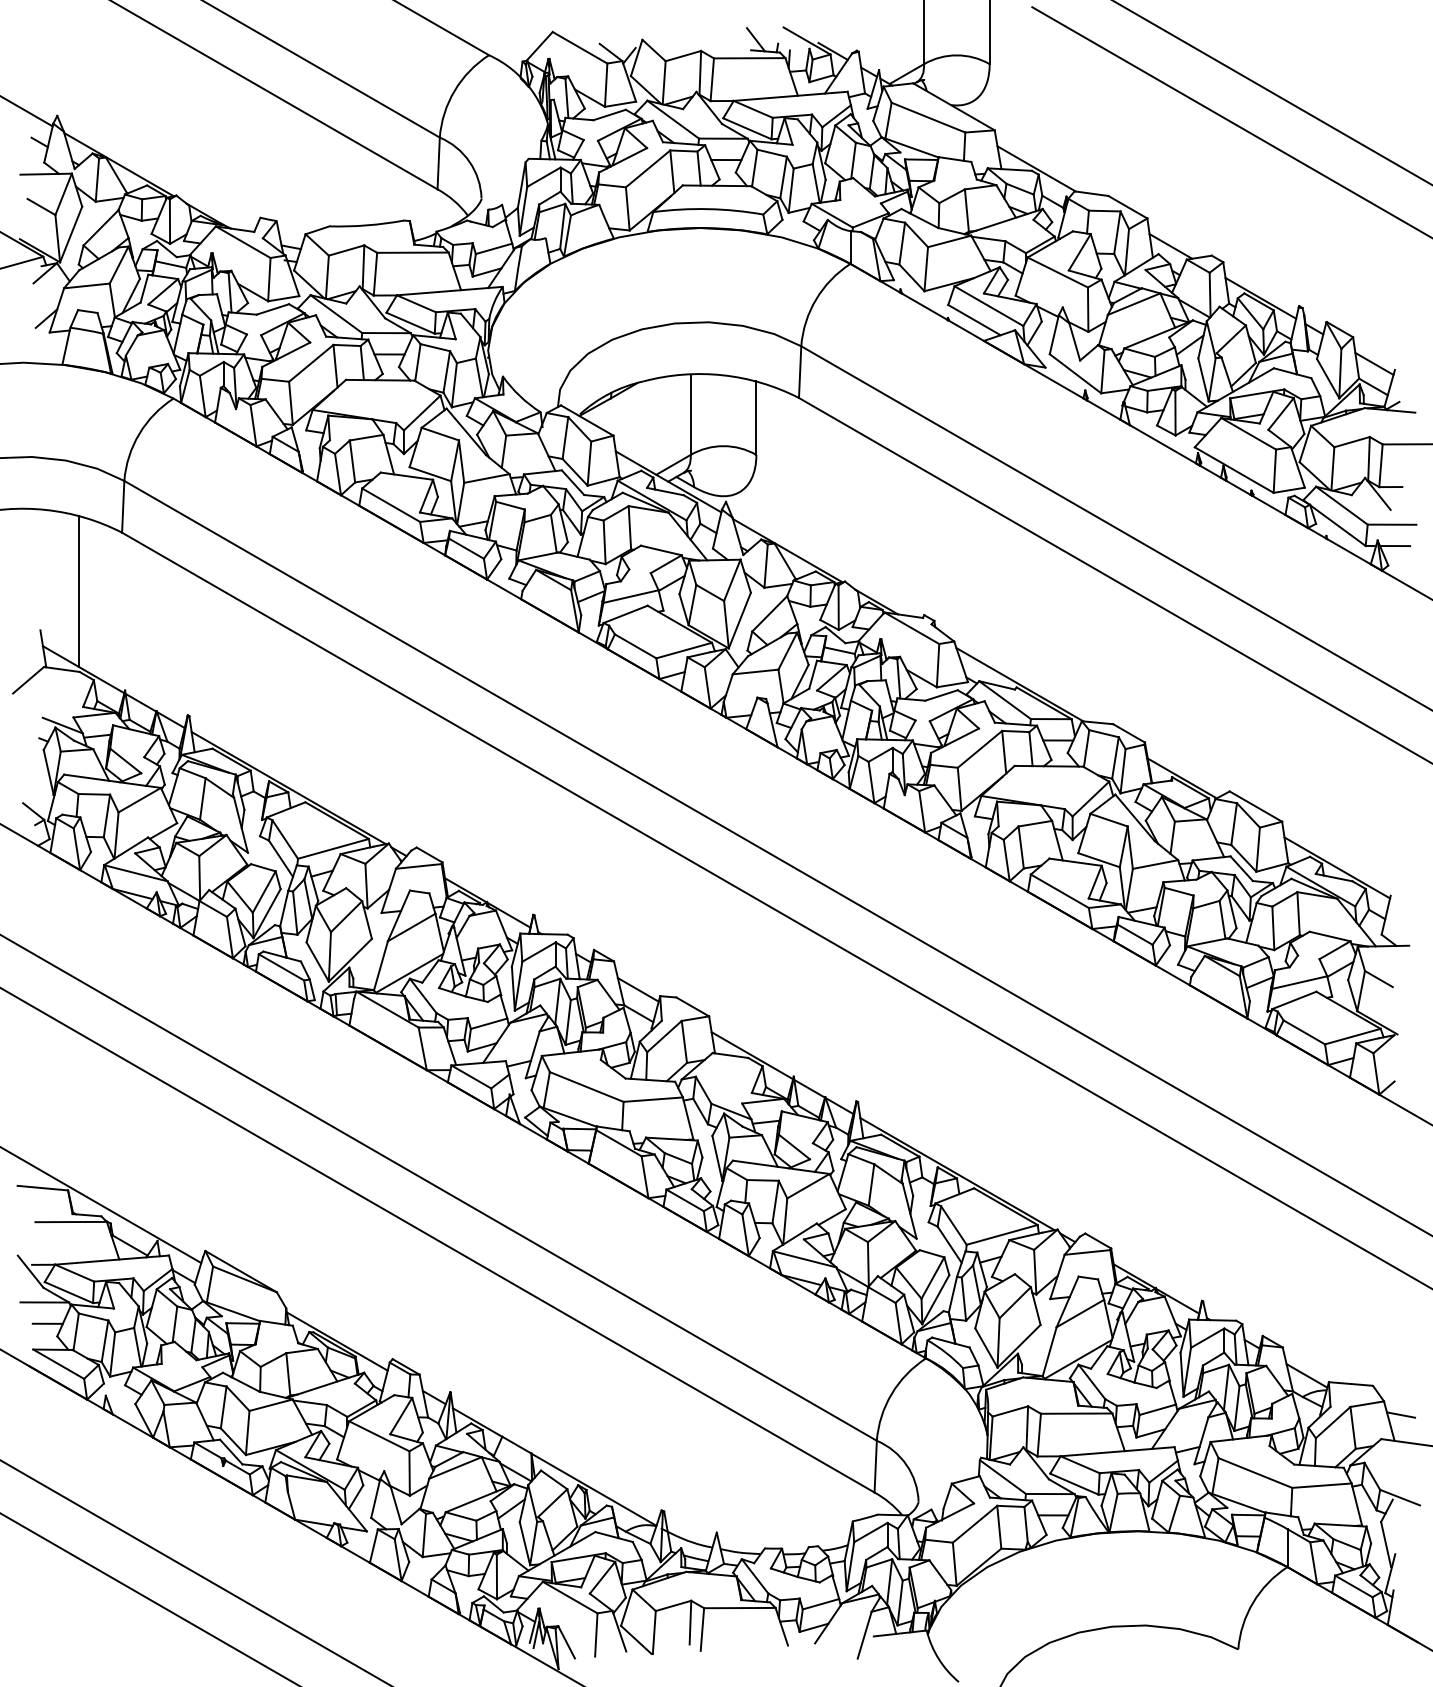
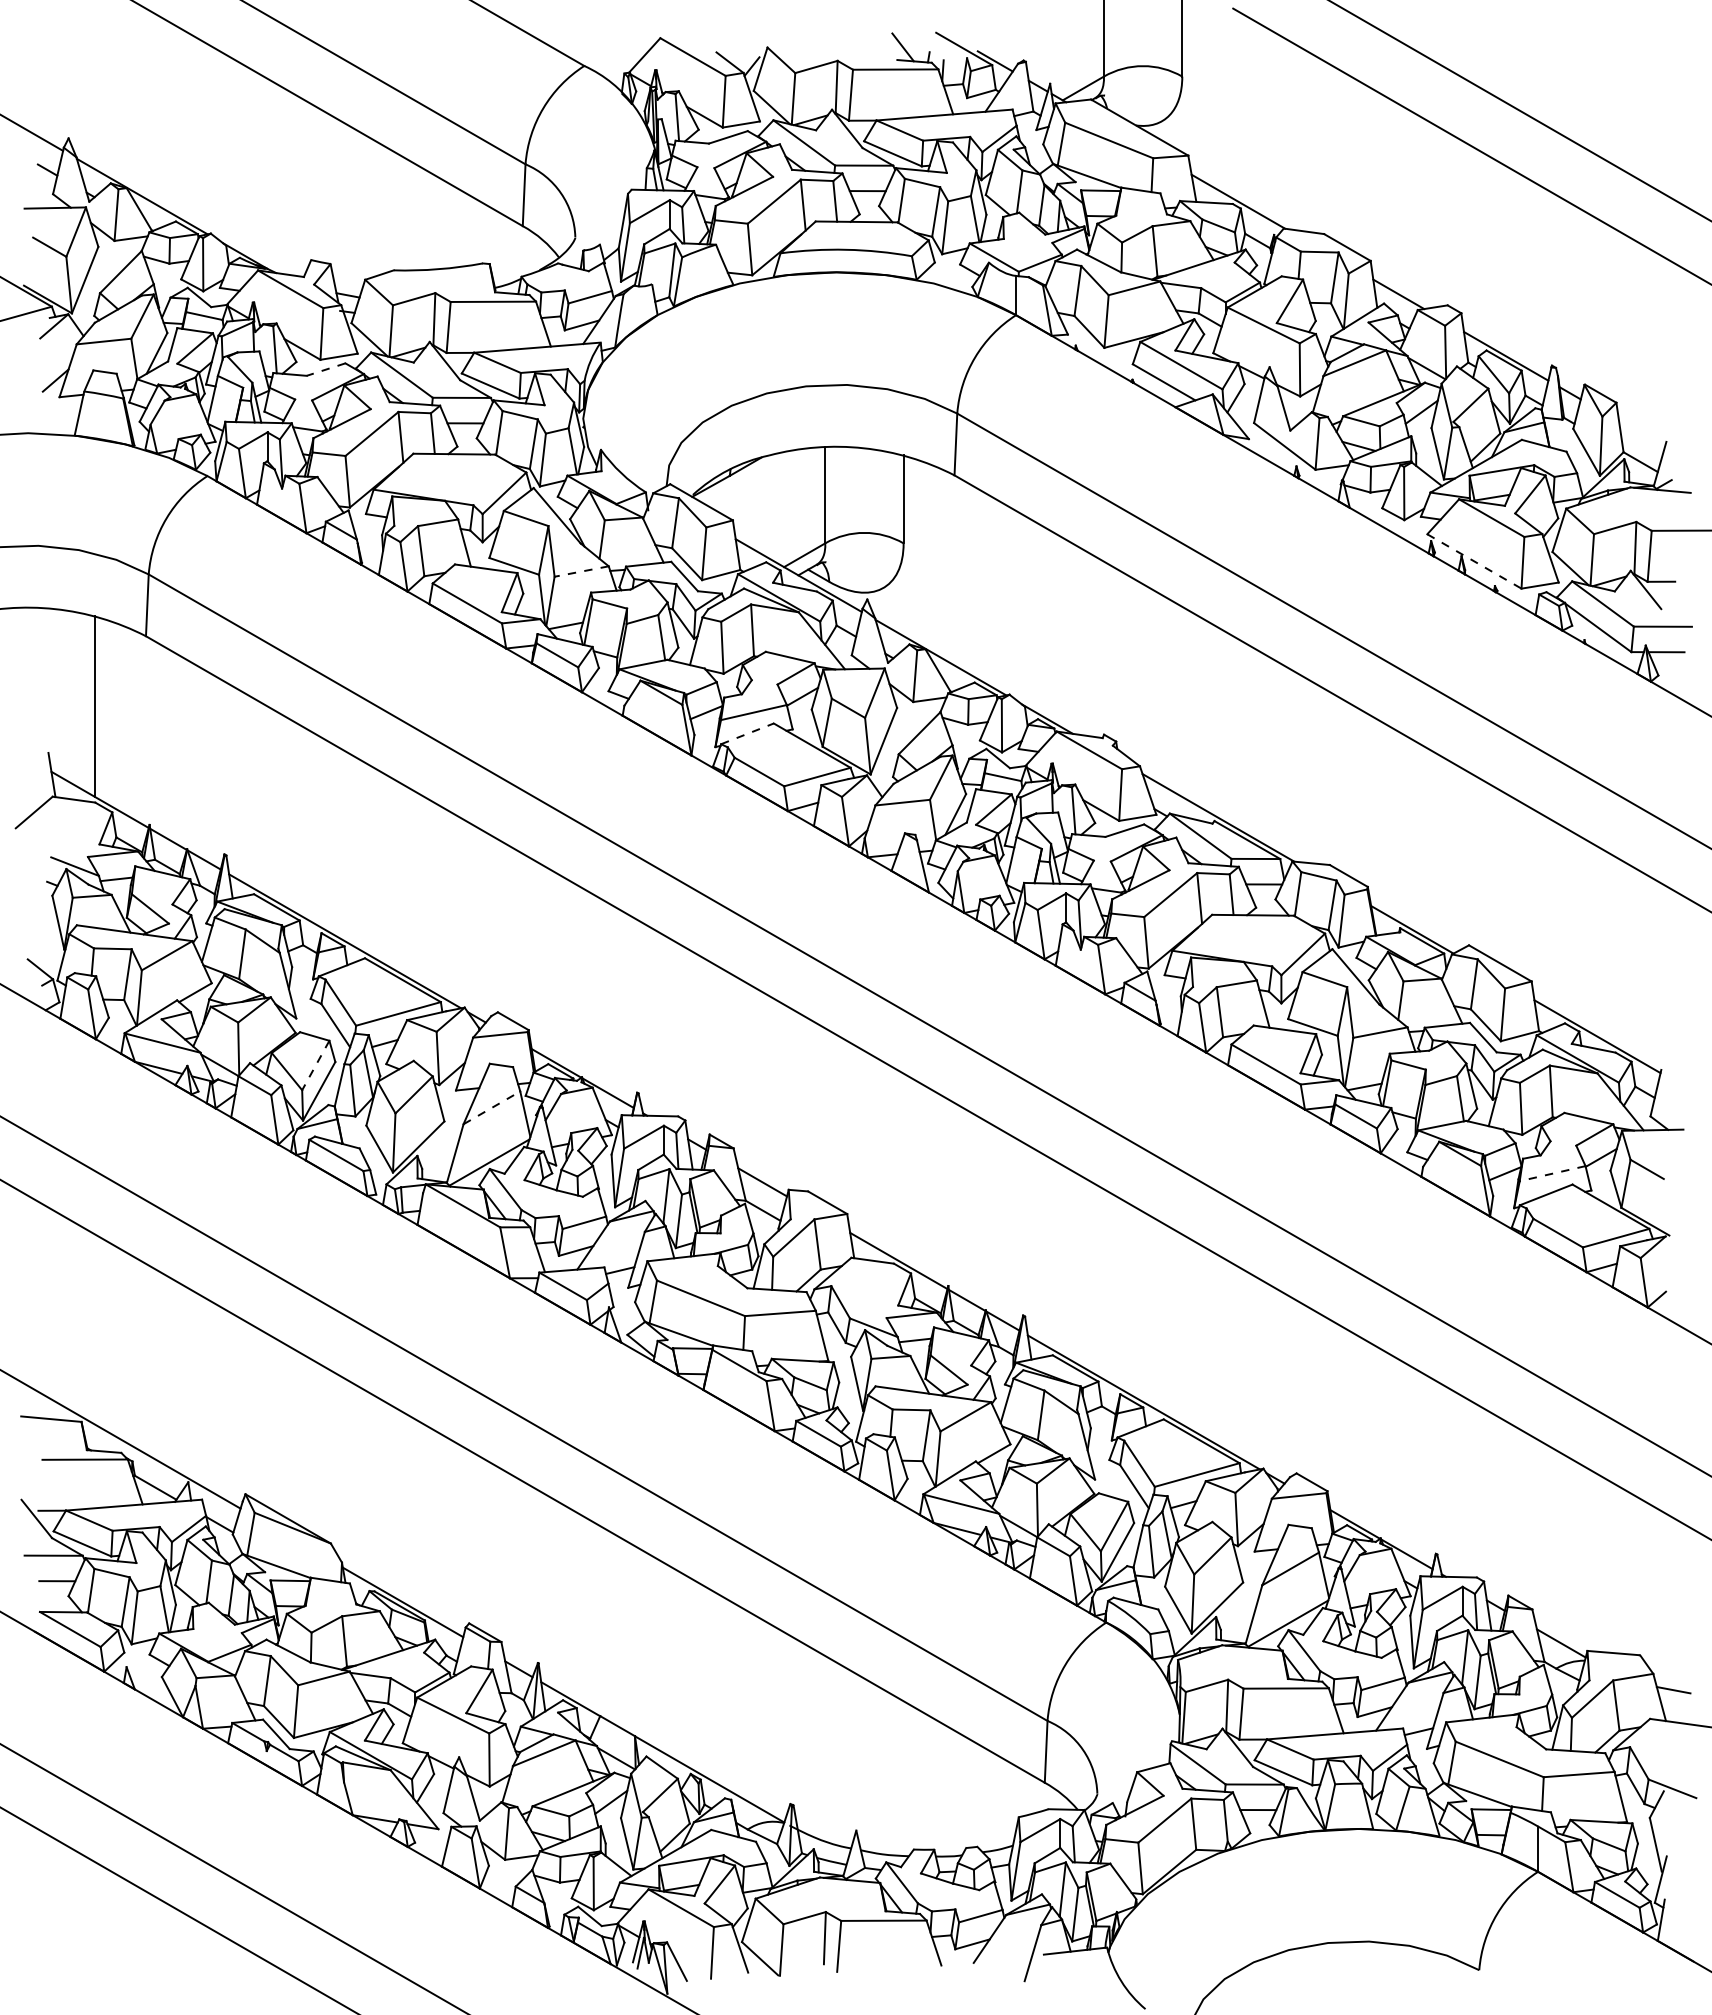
line: (272, 309) -> (325, 369), solid -> dashed
line: (1374, 363) -> (1641, 434), removed
line: (1234, 470) -> (1474, 561), solid -> dashed
line: (486, 478) -> (581, 571), solid -> dashed
line: (625, 614) -> (747, 733), solid -> dashed
line: (263, 892) -> (315, 1065), solid -> dashed
line: (411, 927) -> (491, 1107), solid -> dashed
line: (1299, 982) -> (1552, 1173), solid -> dashed

